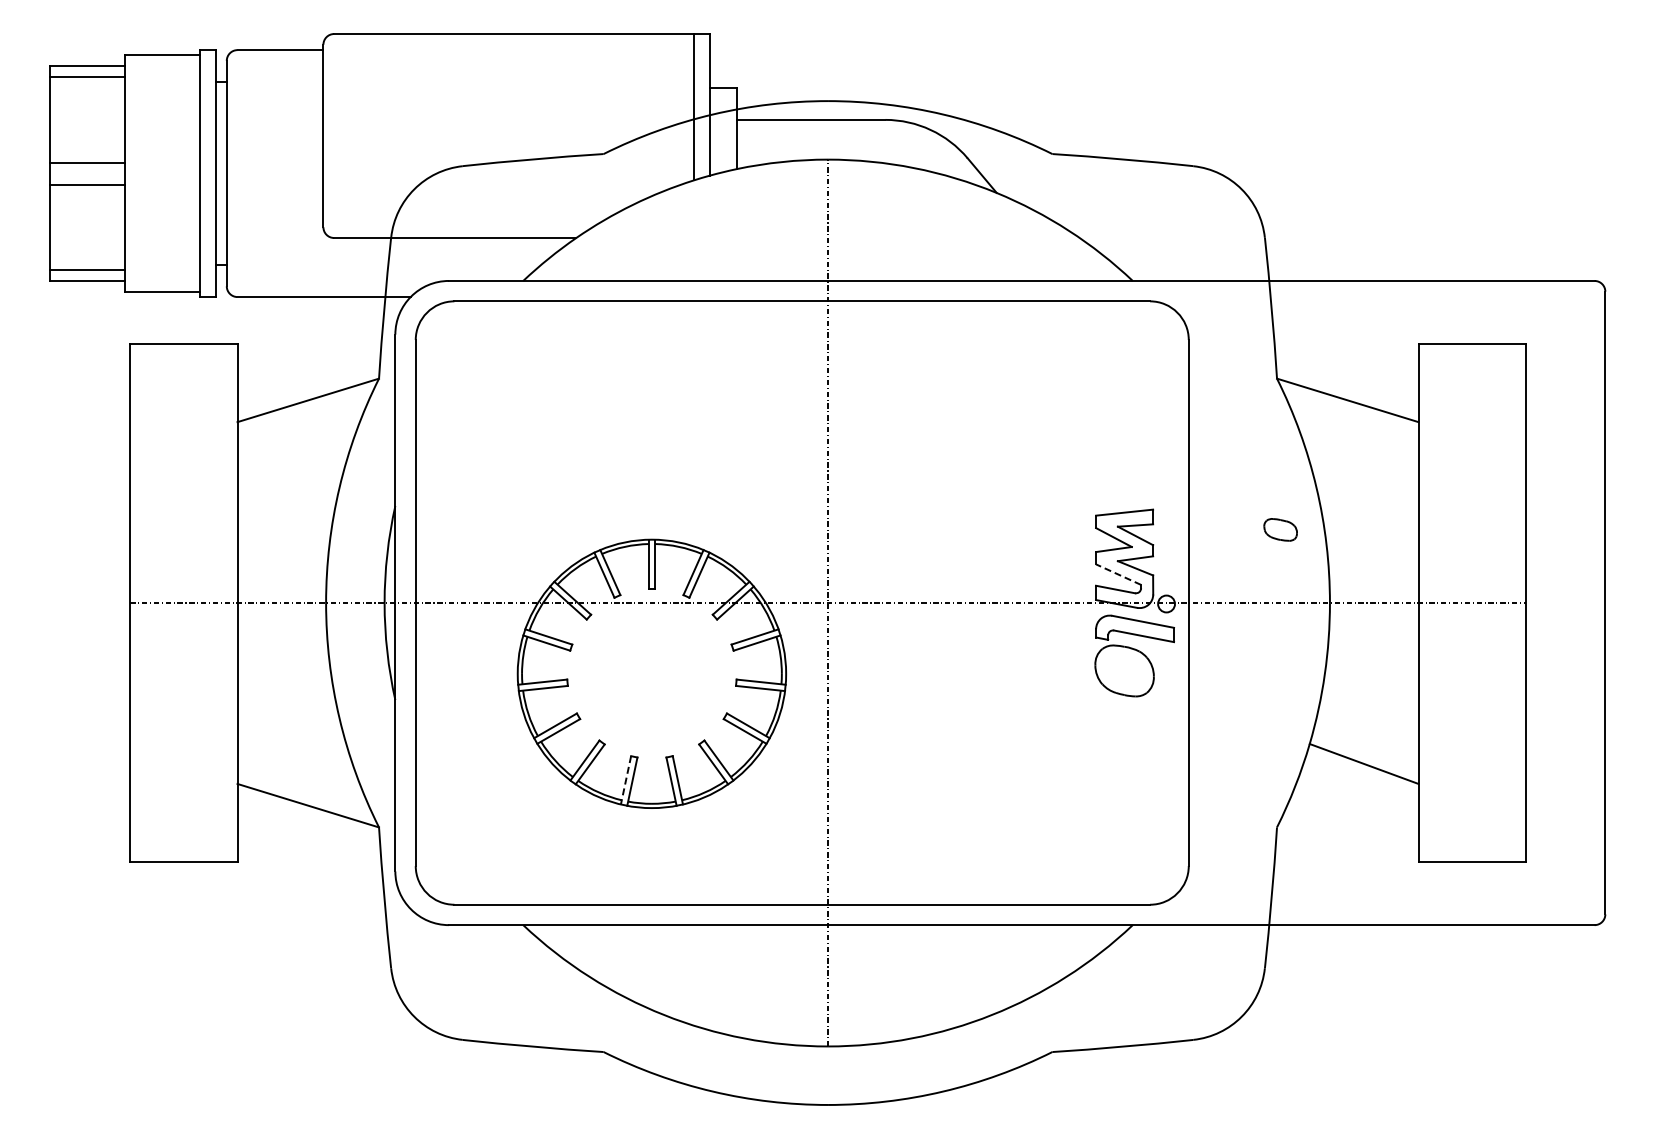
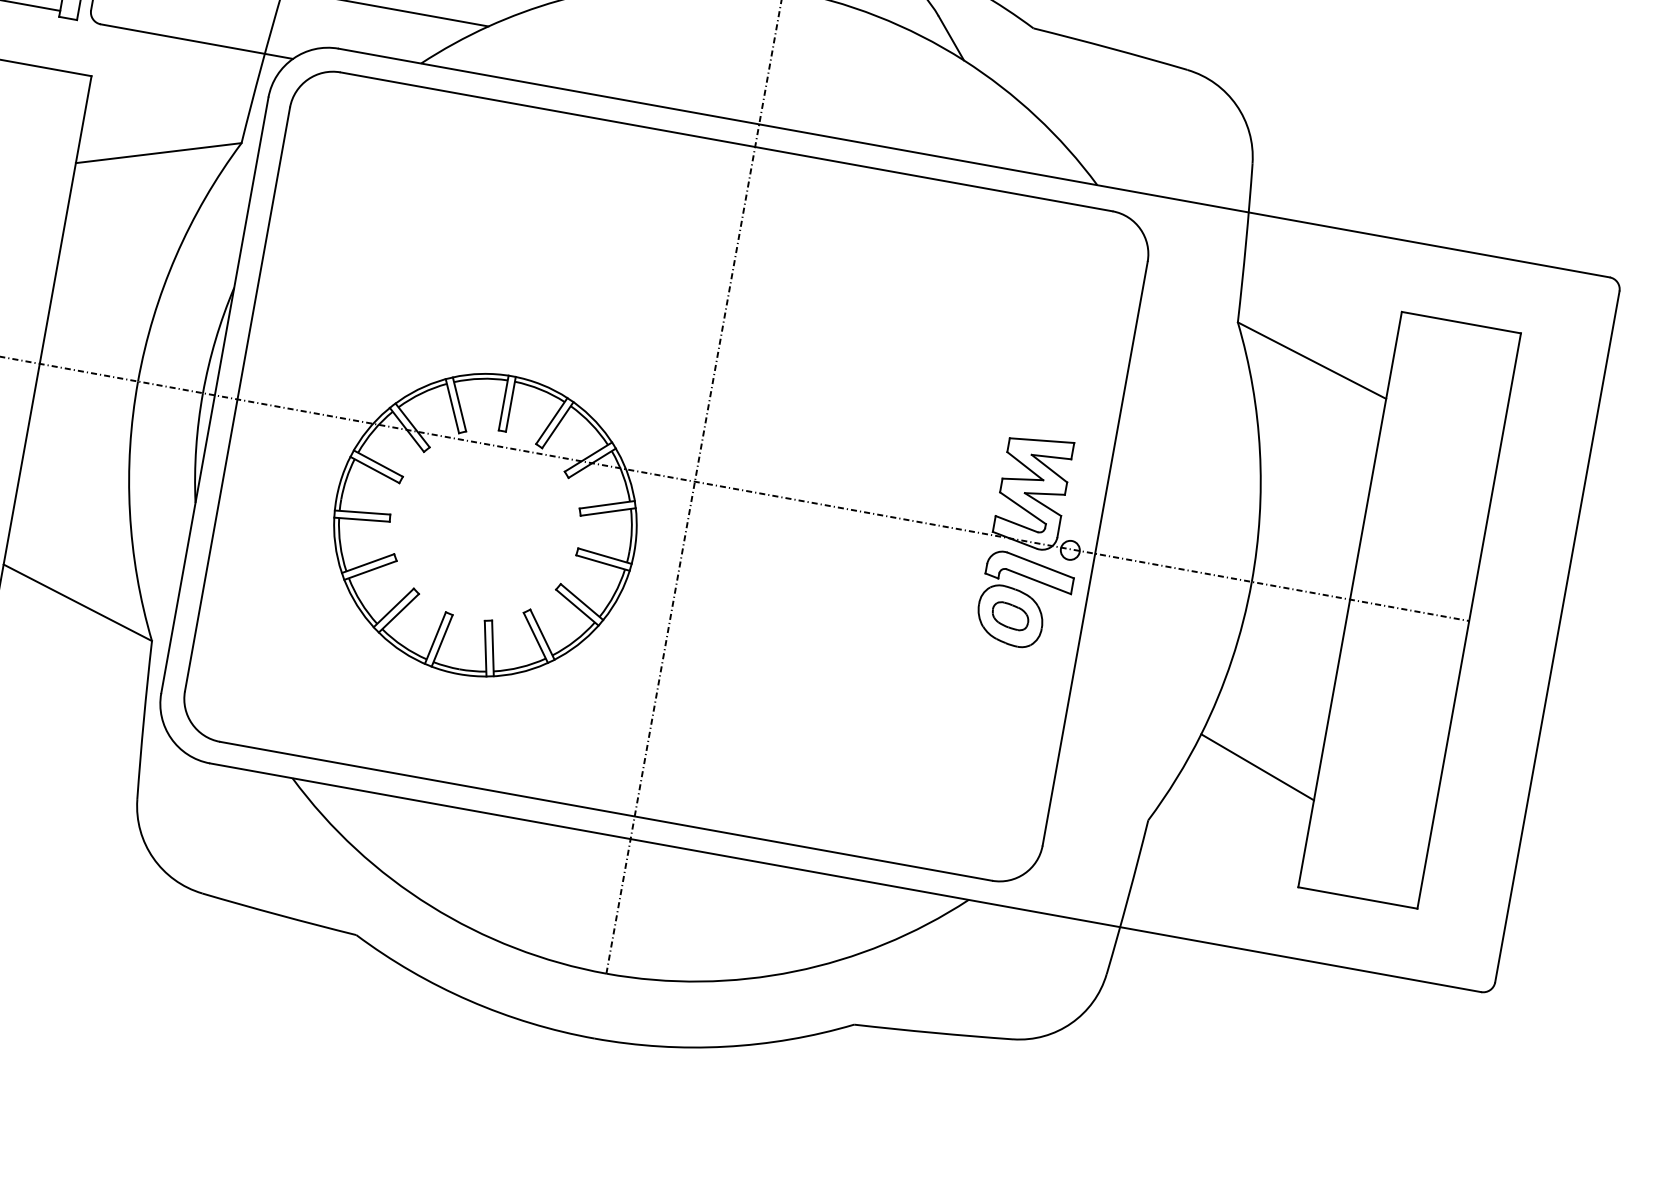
part: (1280, 529) -> (1010, 615), moved
line: (1118, 574) -> (1022, 508), dashed -> solid
line: (626, 780) -> (435, 638), dashed -> solid

